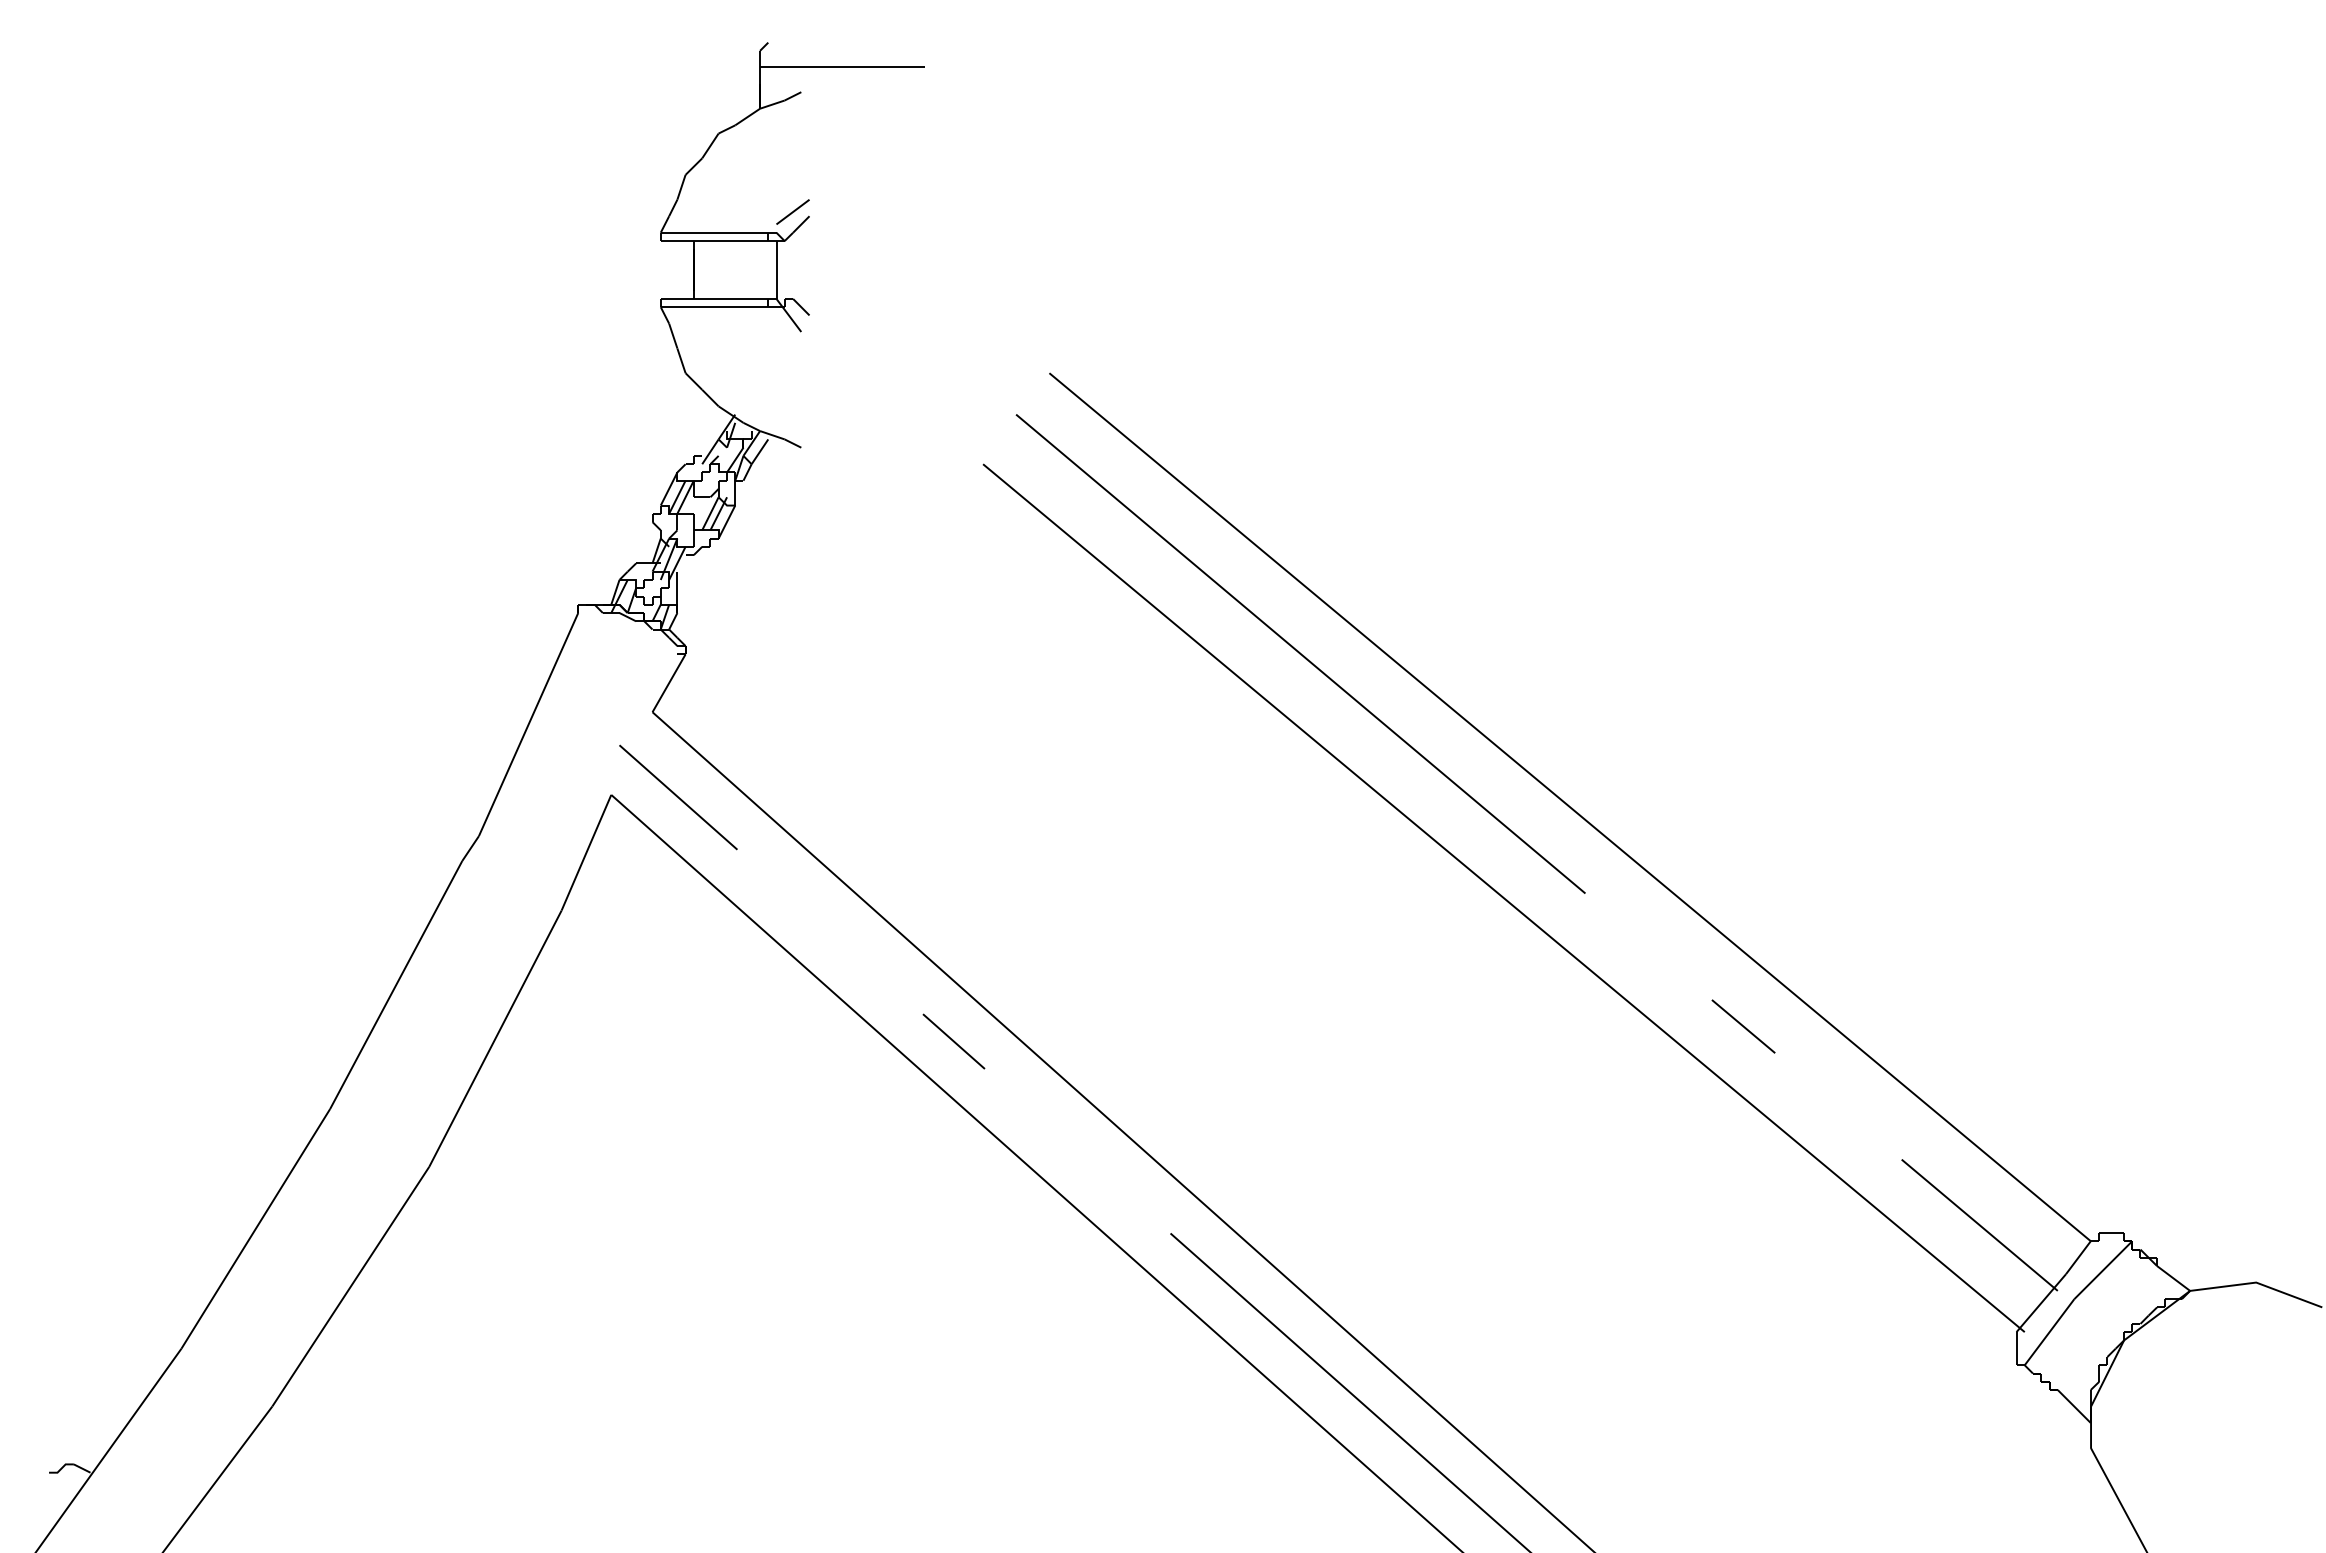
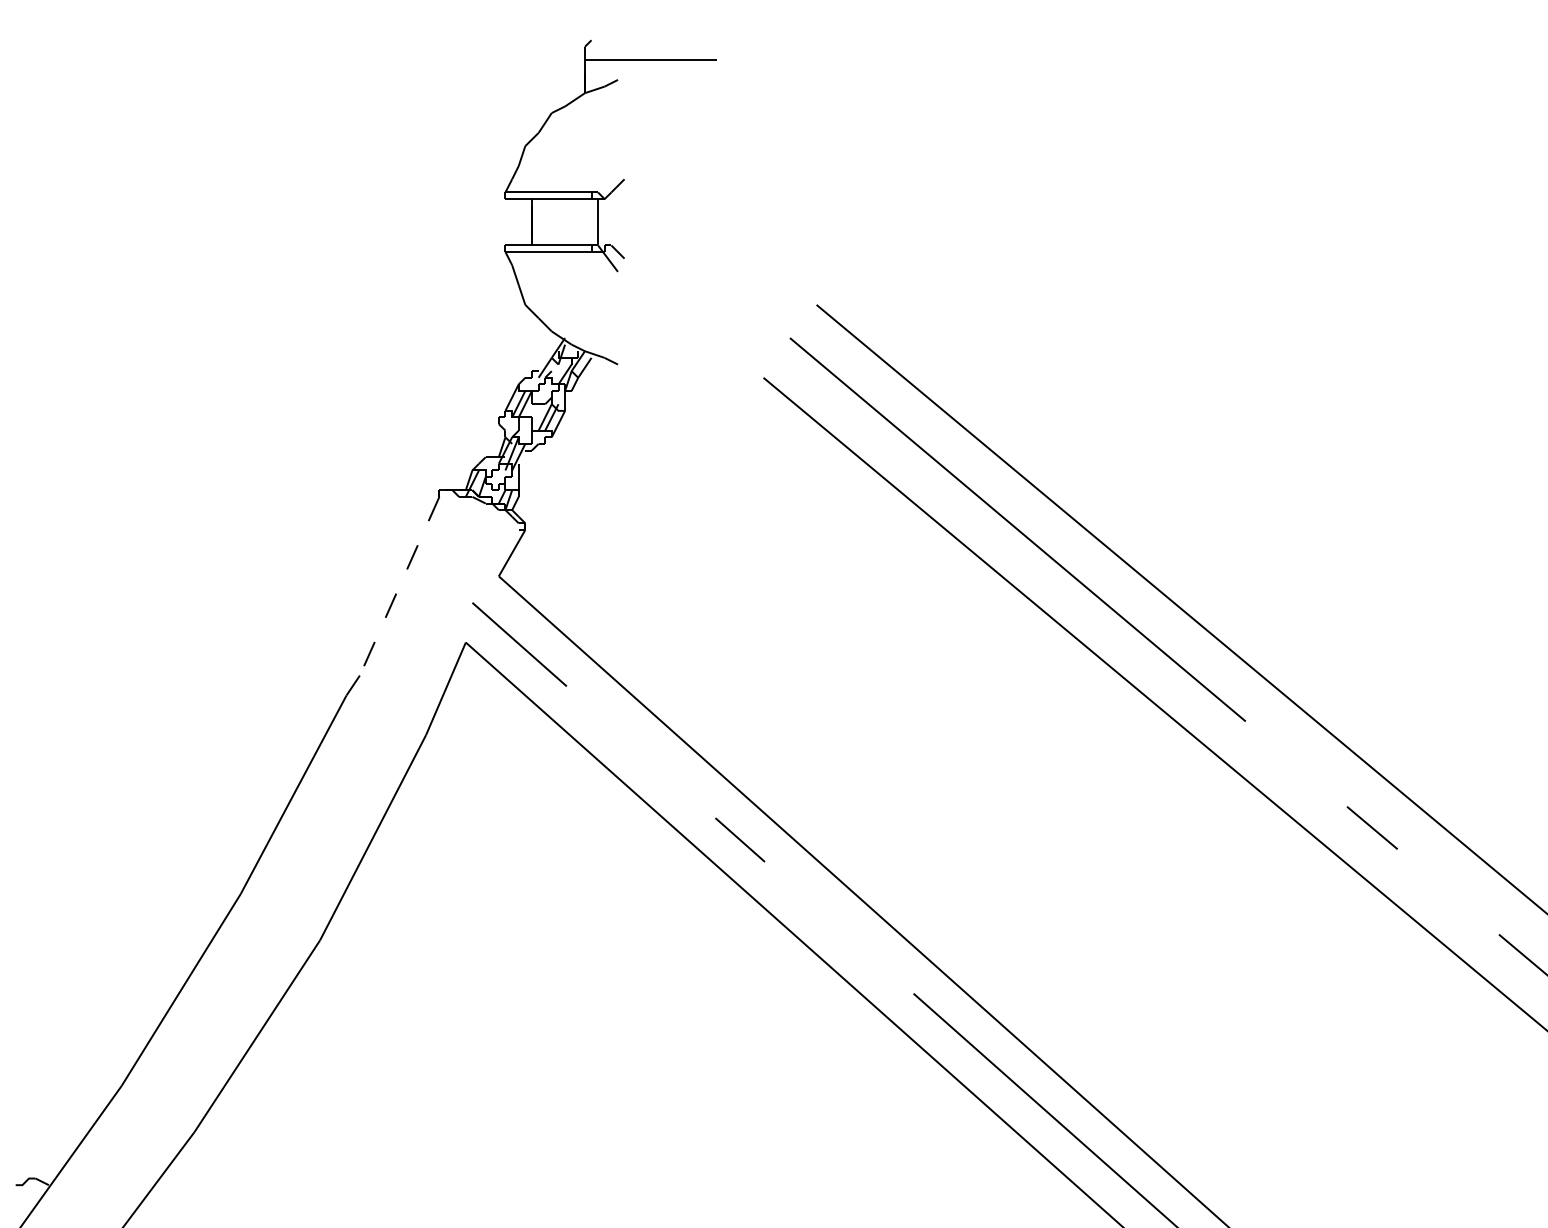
line: (792, 211) -> (610, 175), removed
line: (528, 725) -> (399, 586), solid -> dashed

